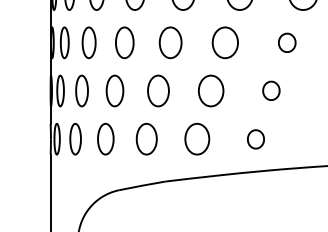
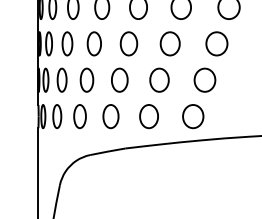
part: (286, 42) -> (216, 43), size x1.67
part: (270, 90) -> (204, 79), size x1.67
part: (256, 139) -> (193, 116), size x1.67

